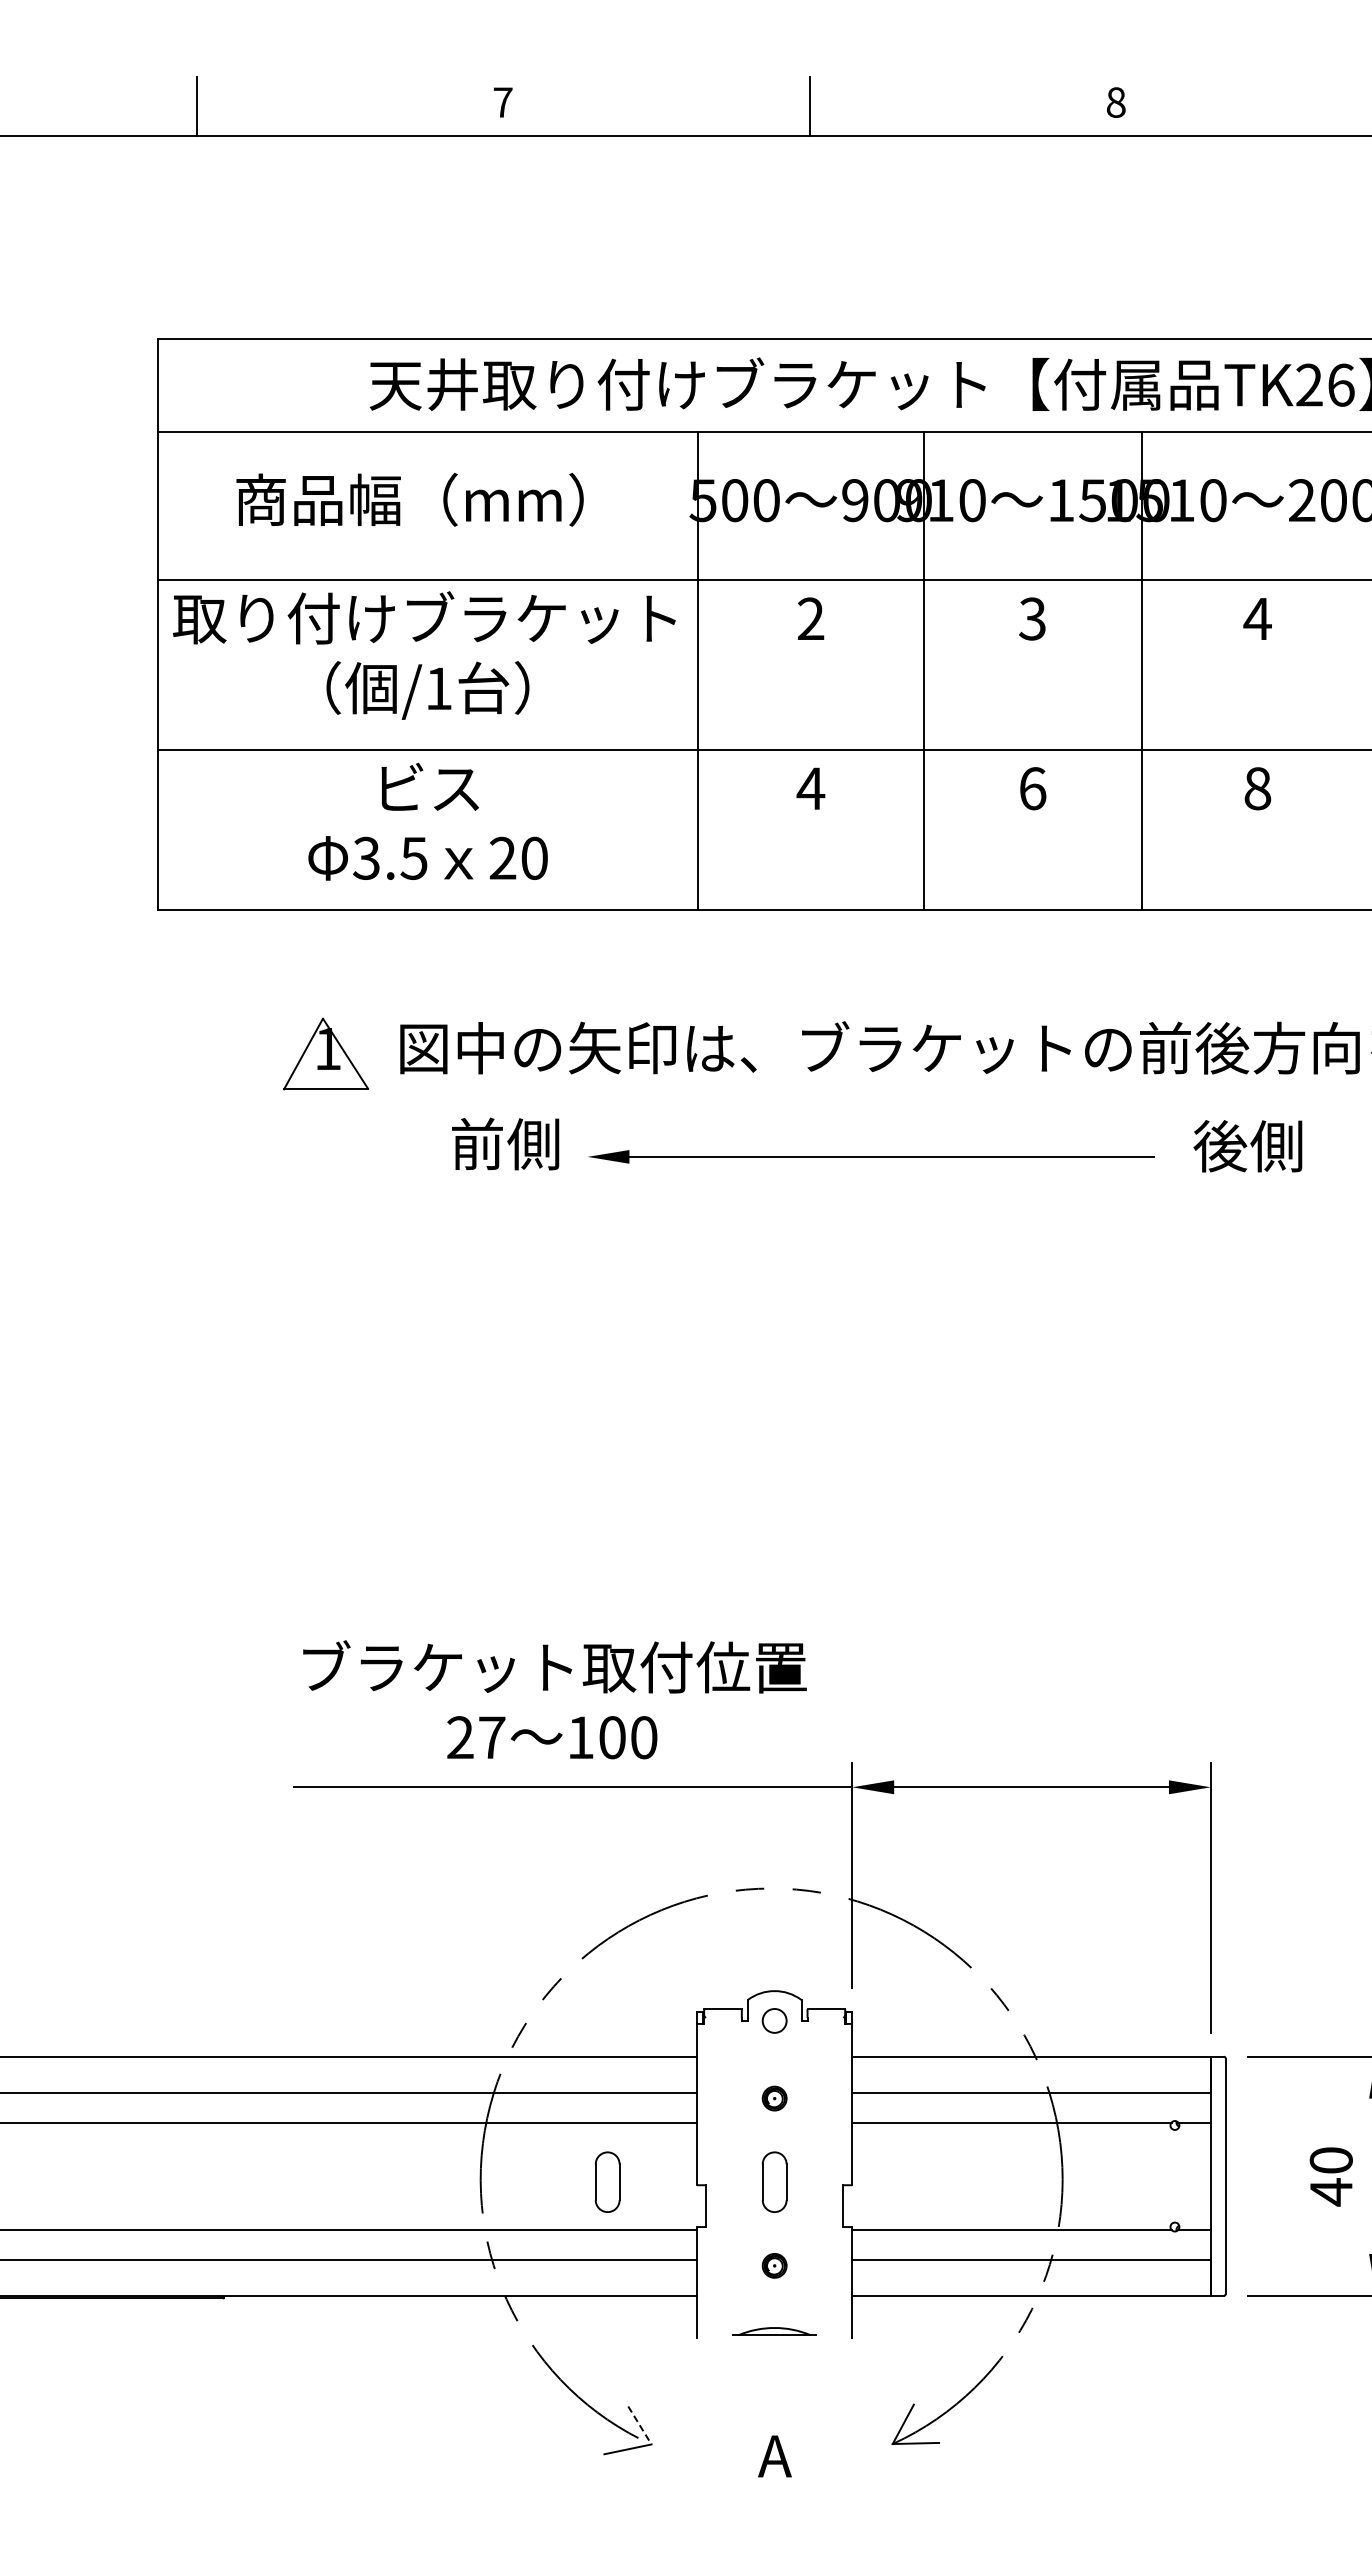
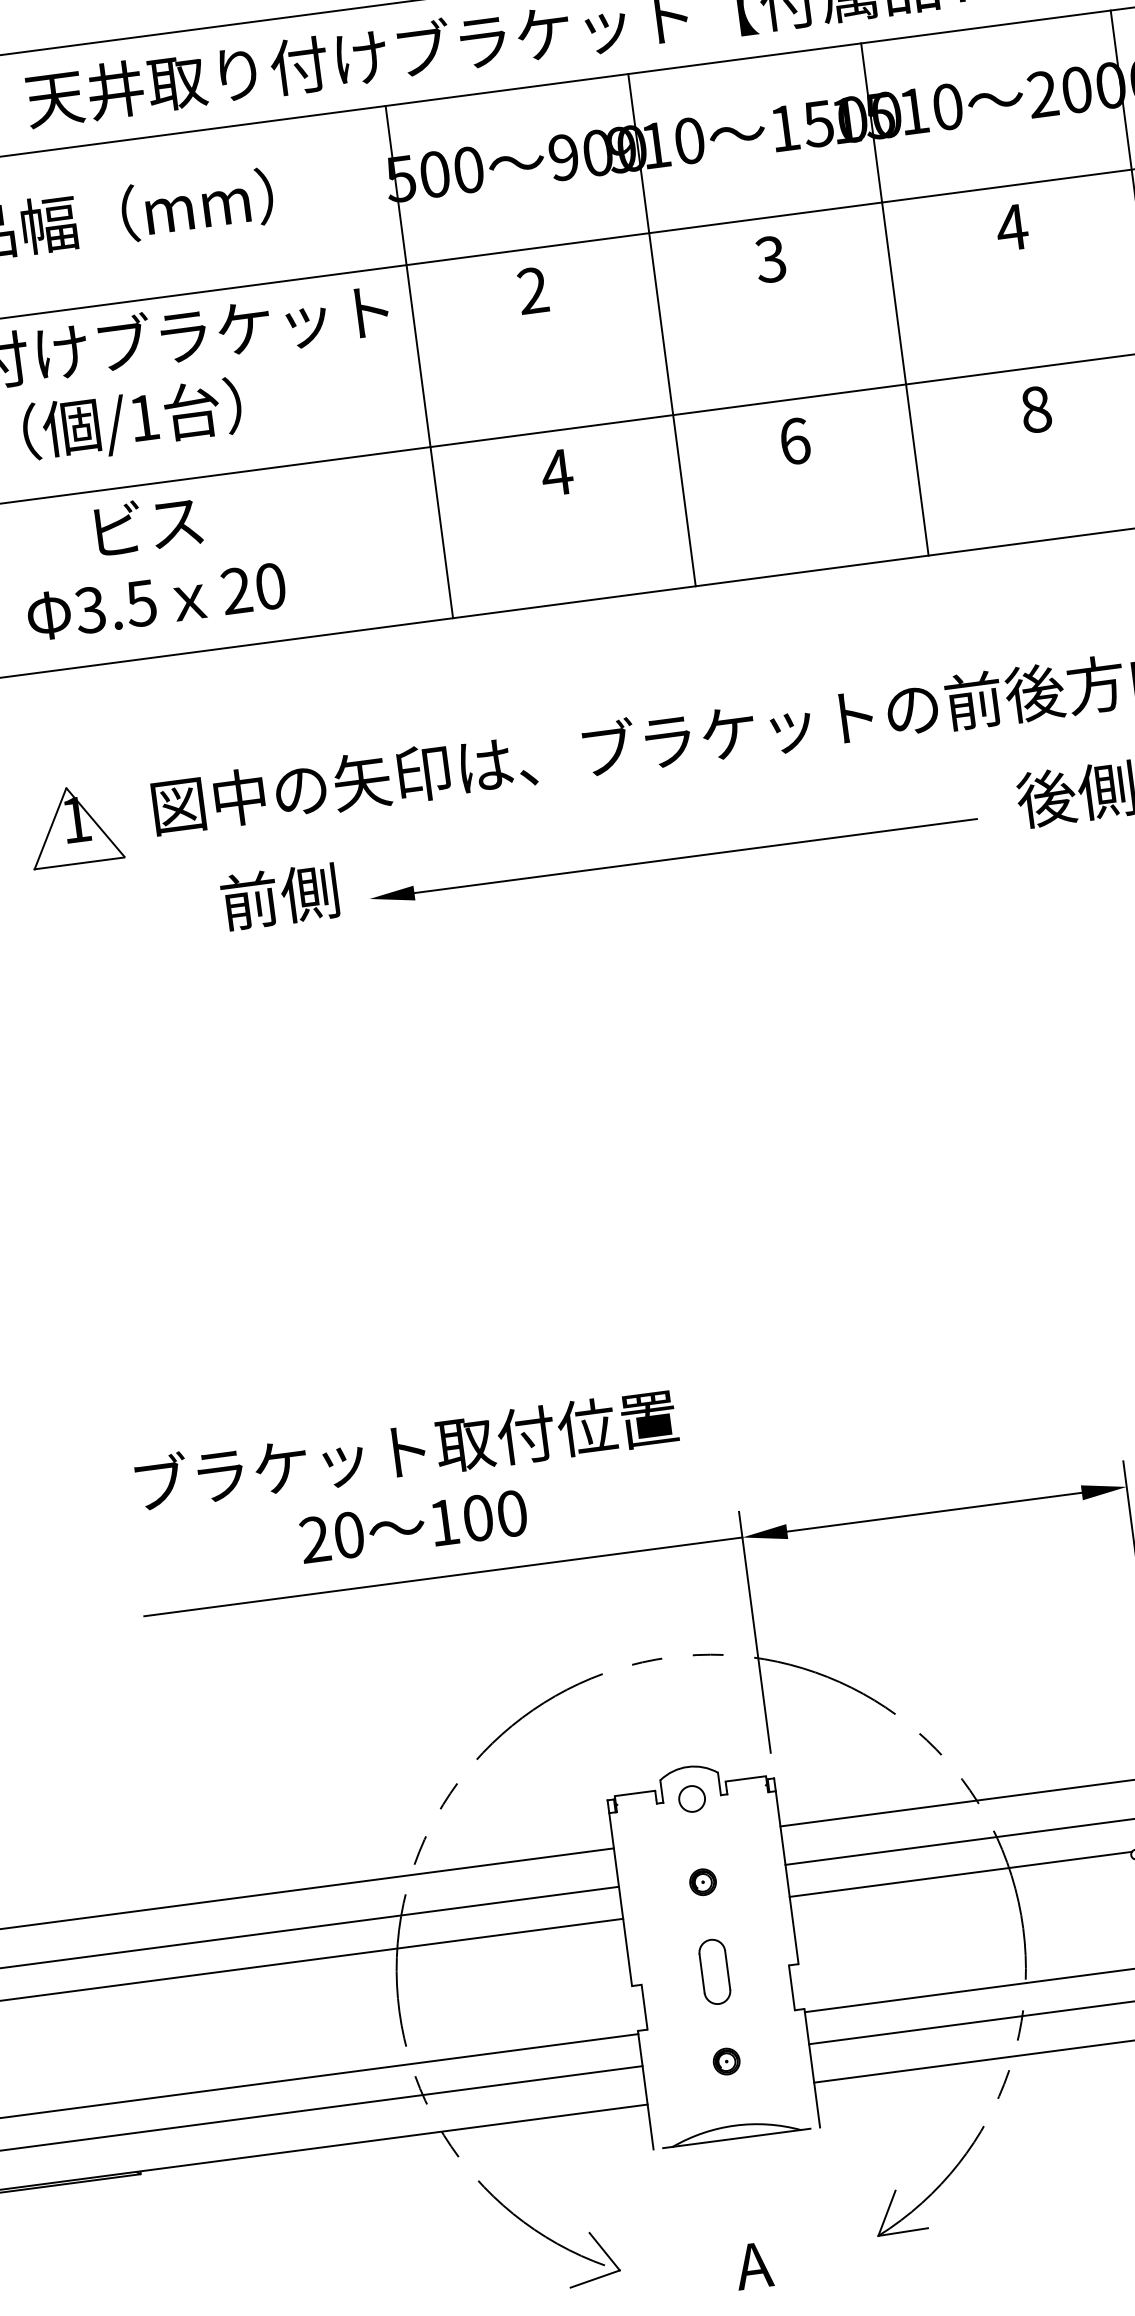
text: (492, 1737) -> (349, 1534), 27 -> 20
part: (607, 2181) -> (535, 1994), removed
part: (774, 2331) -> (735, 2131), size x1.67
line: (640, 2425) -> (605, 2251), dashed -> solid

